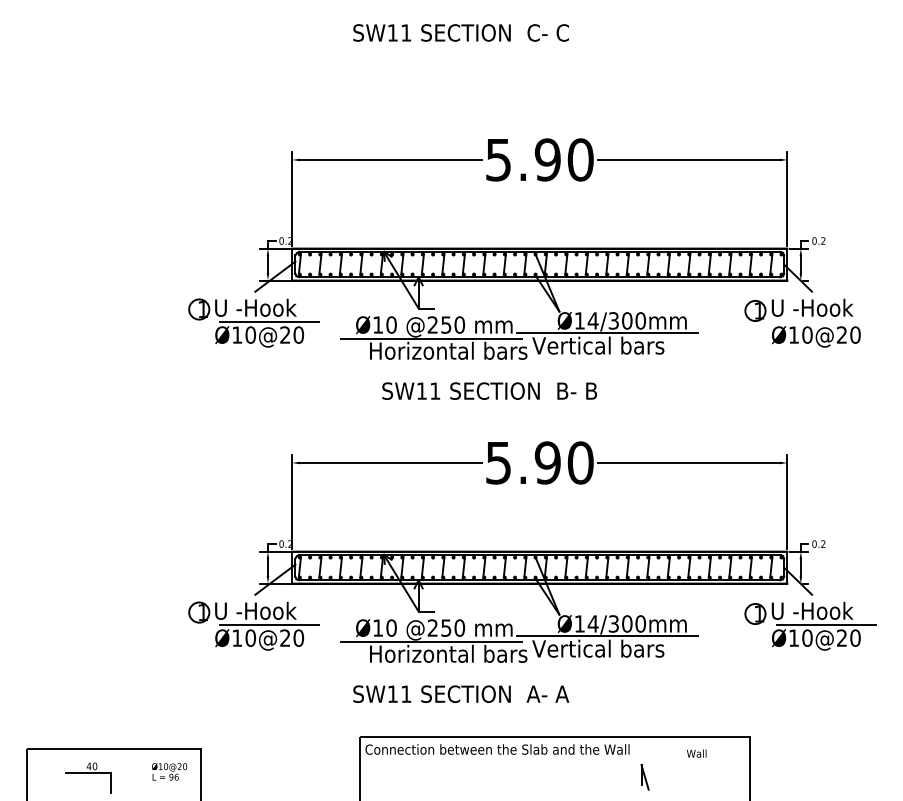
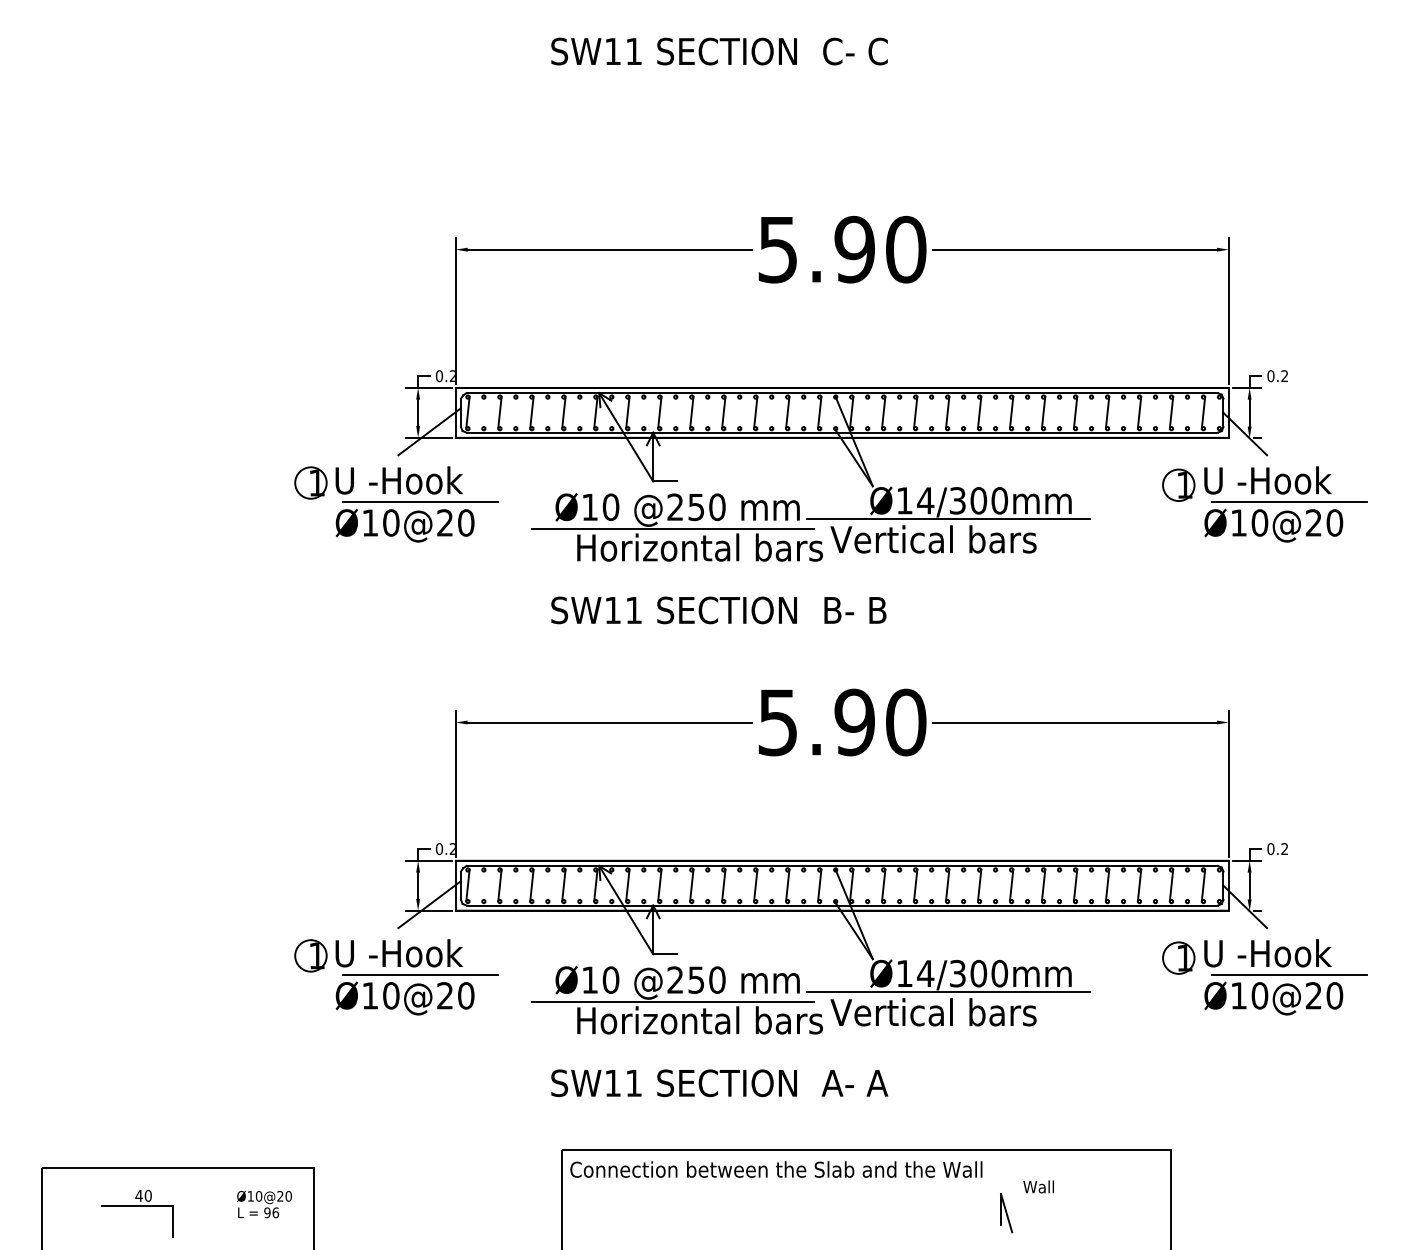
line: (825, 321) -> (1288, 501), added
text: (489, 390) -> (718, 609), moved
text: (696, 753) -> (1038, 1186), moved

